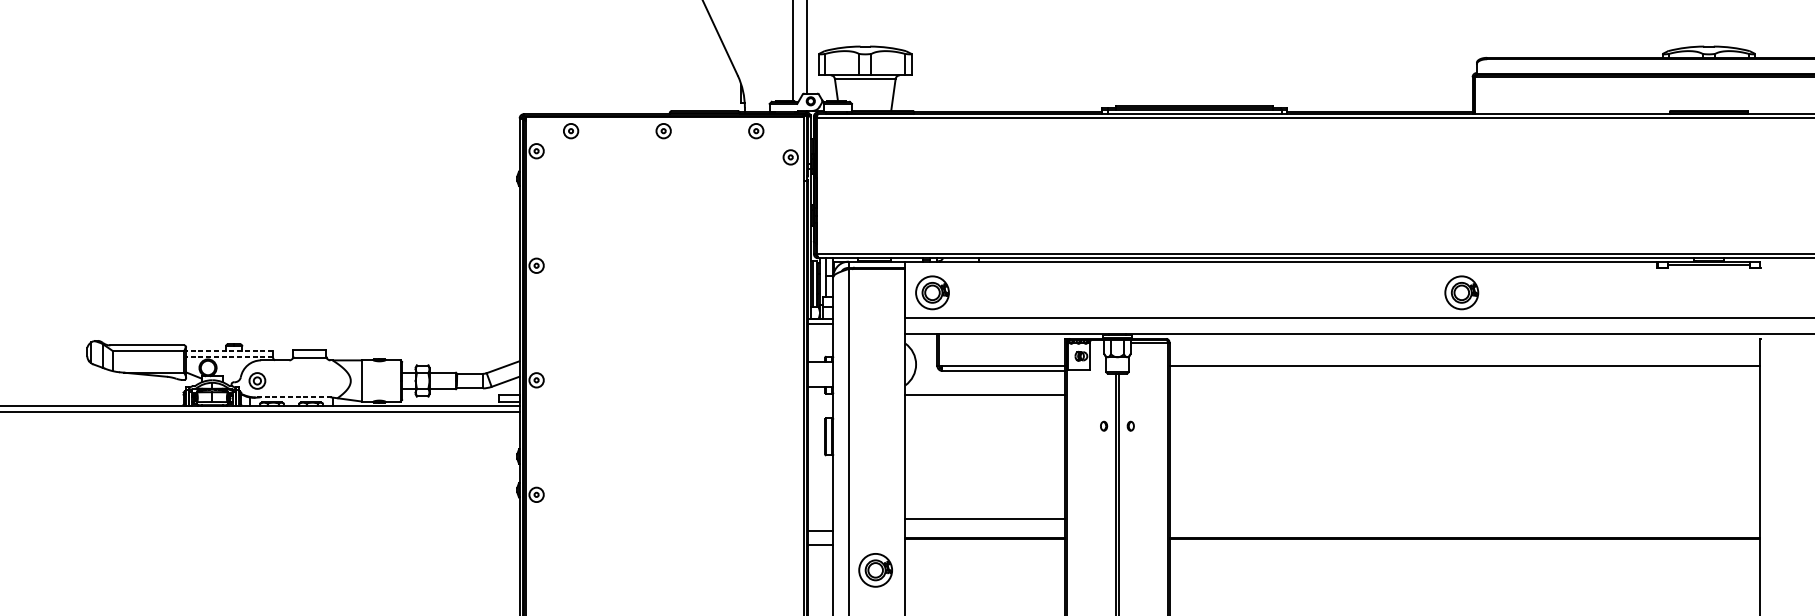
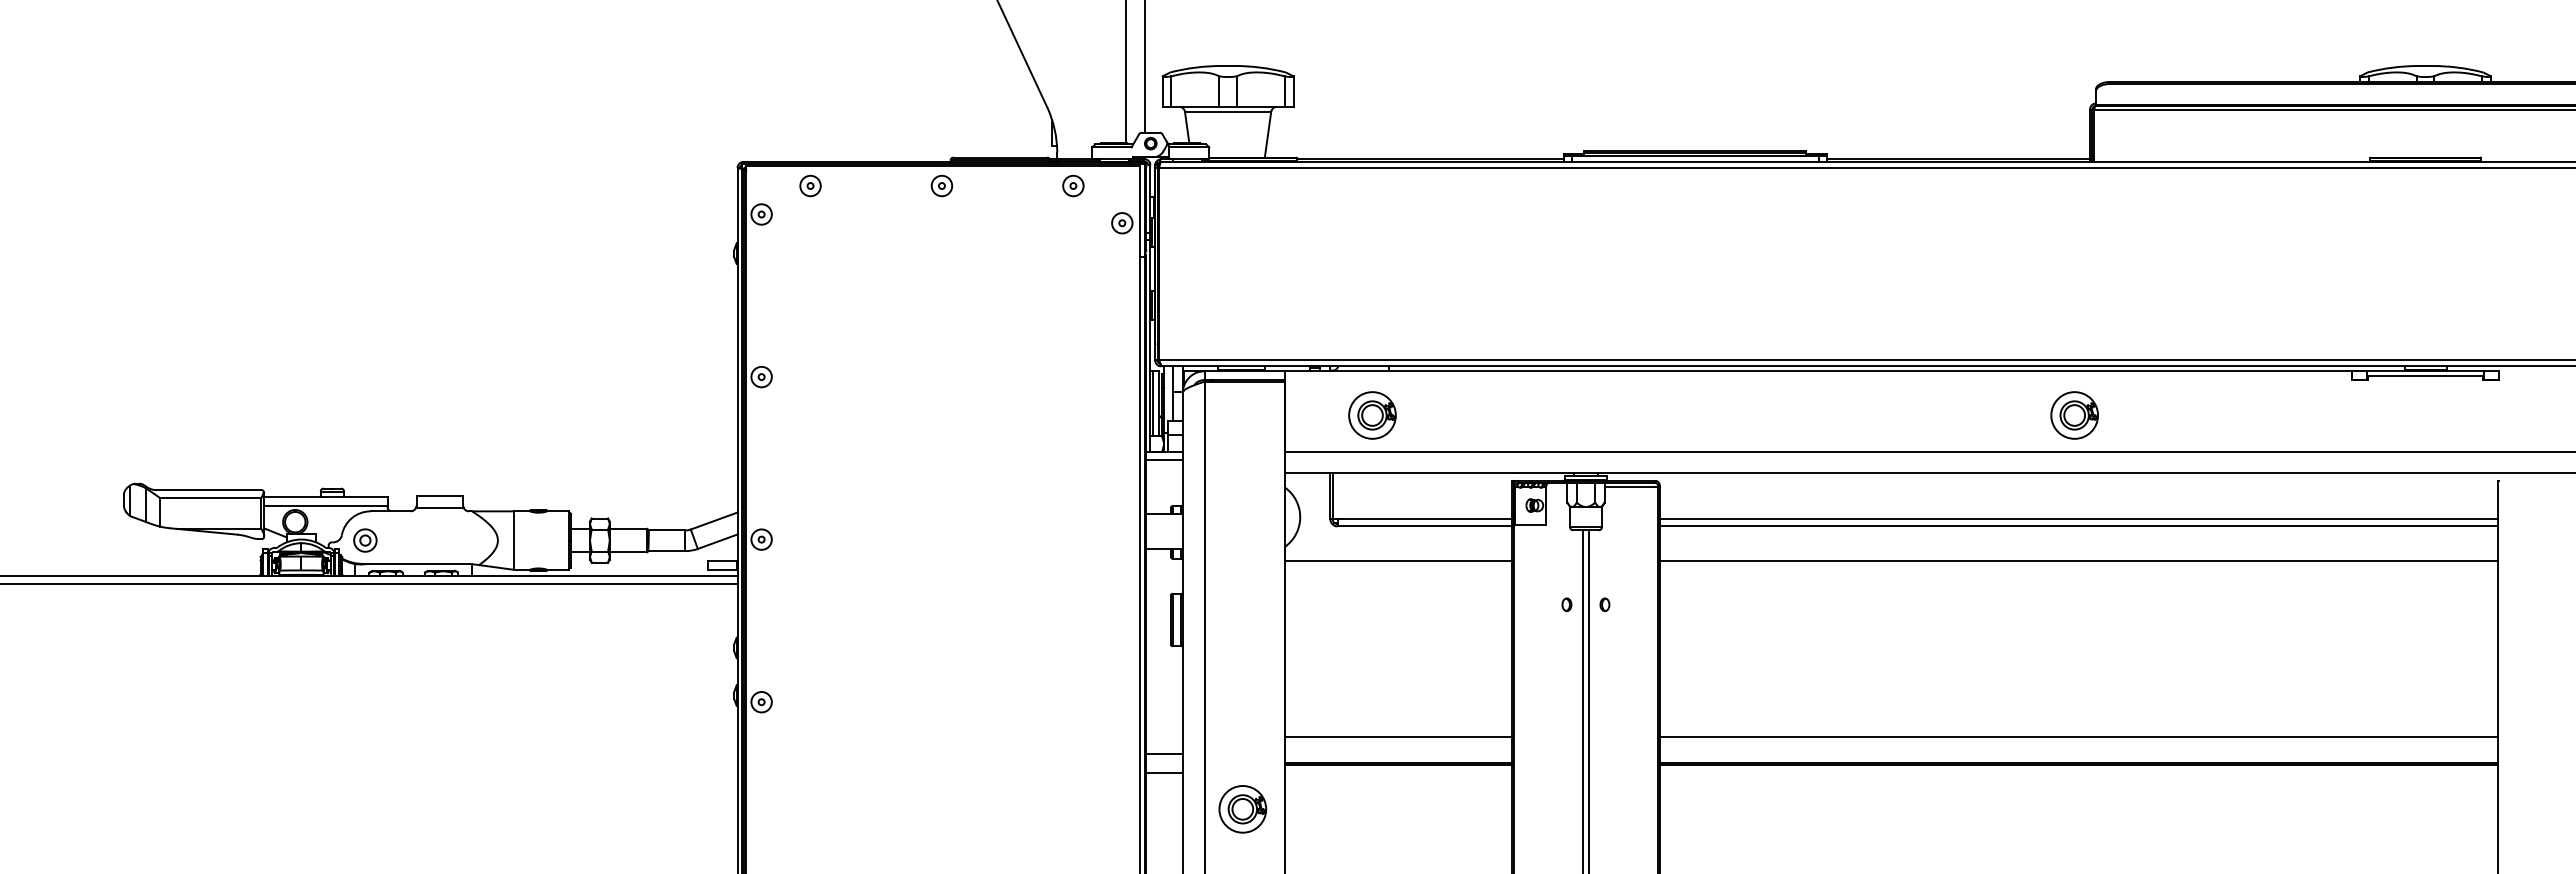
part: (932, 292) -> (1372, 415), moved
line: (229, 350) -> (325, 497), dashed -> solid
line: (229, 356) -> (325, 506), dashed -> solid
line: (1464, 371) -> (2078, 526), added
line: (1464, 395) -> (2078, 560), added
line: (293, 397) -> (416, 563), dashed -> solid
line: (1464, 519) -> (2078, 736), added

